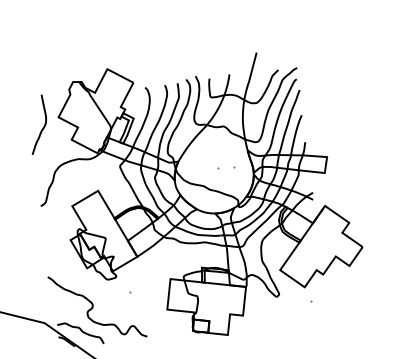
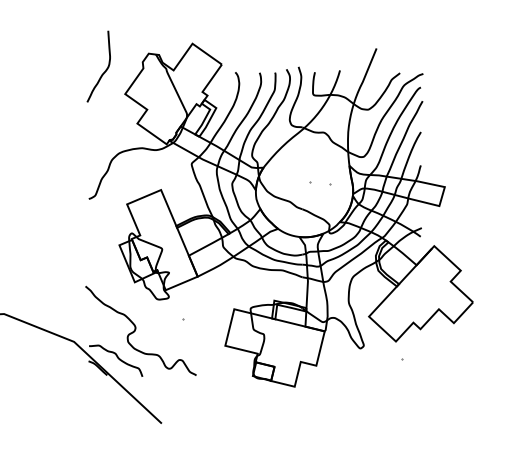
curve: (43, 126) -> (105, 69), moved

